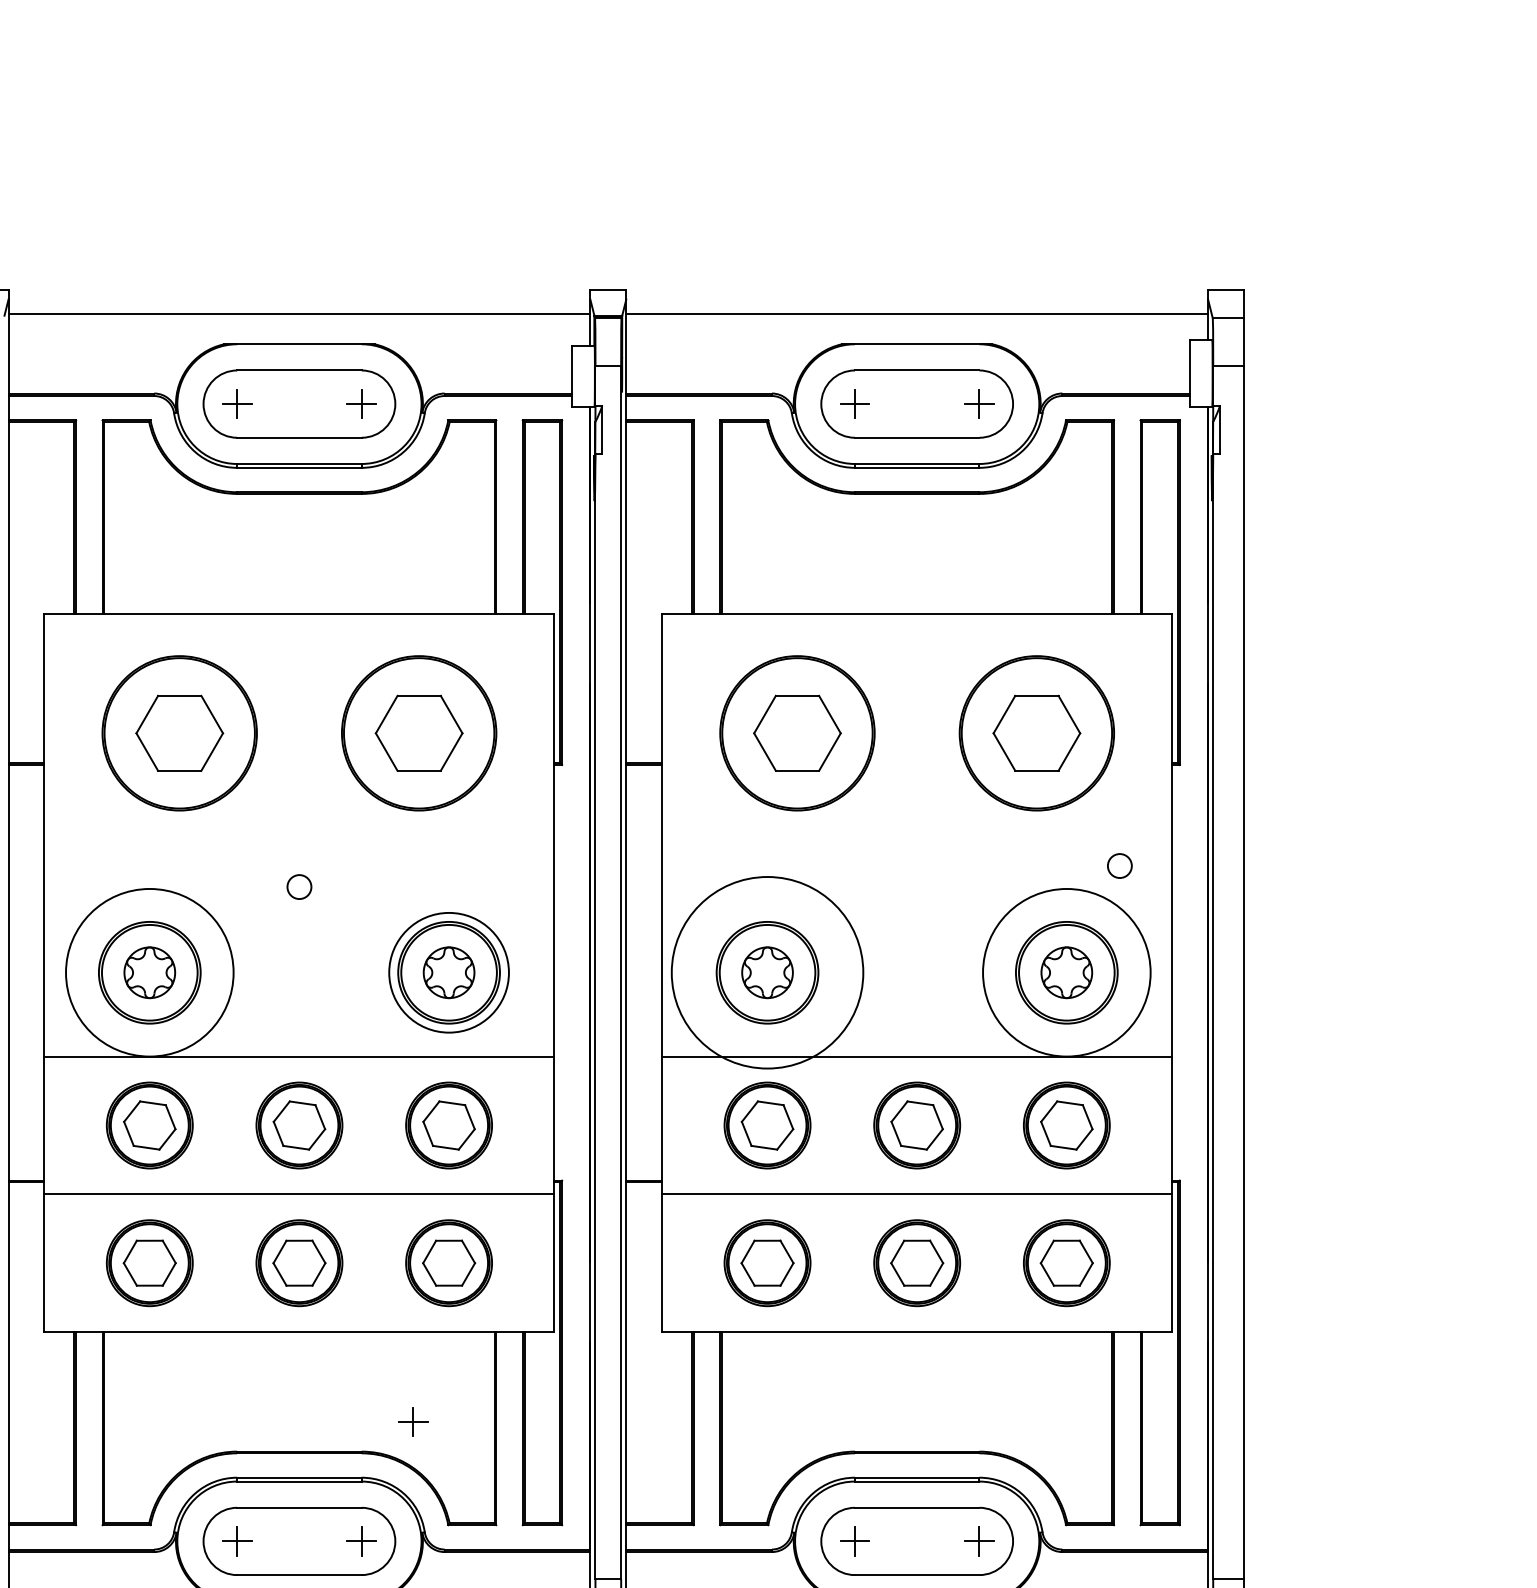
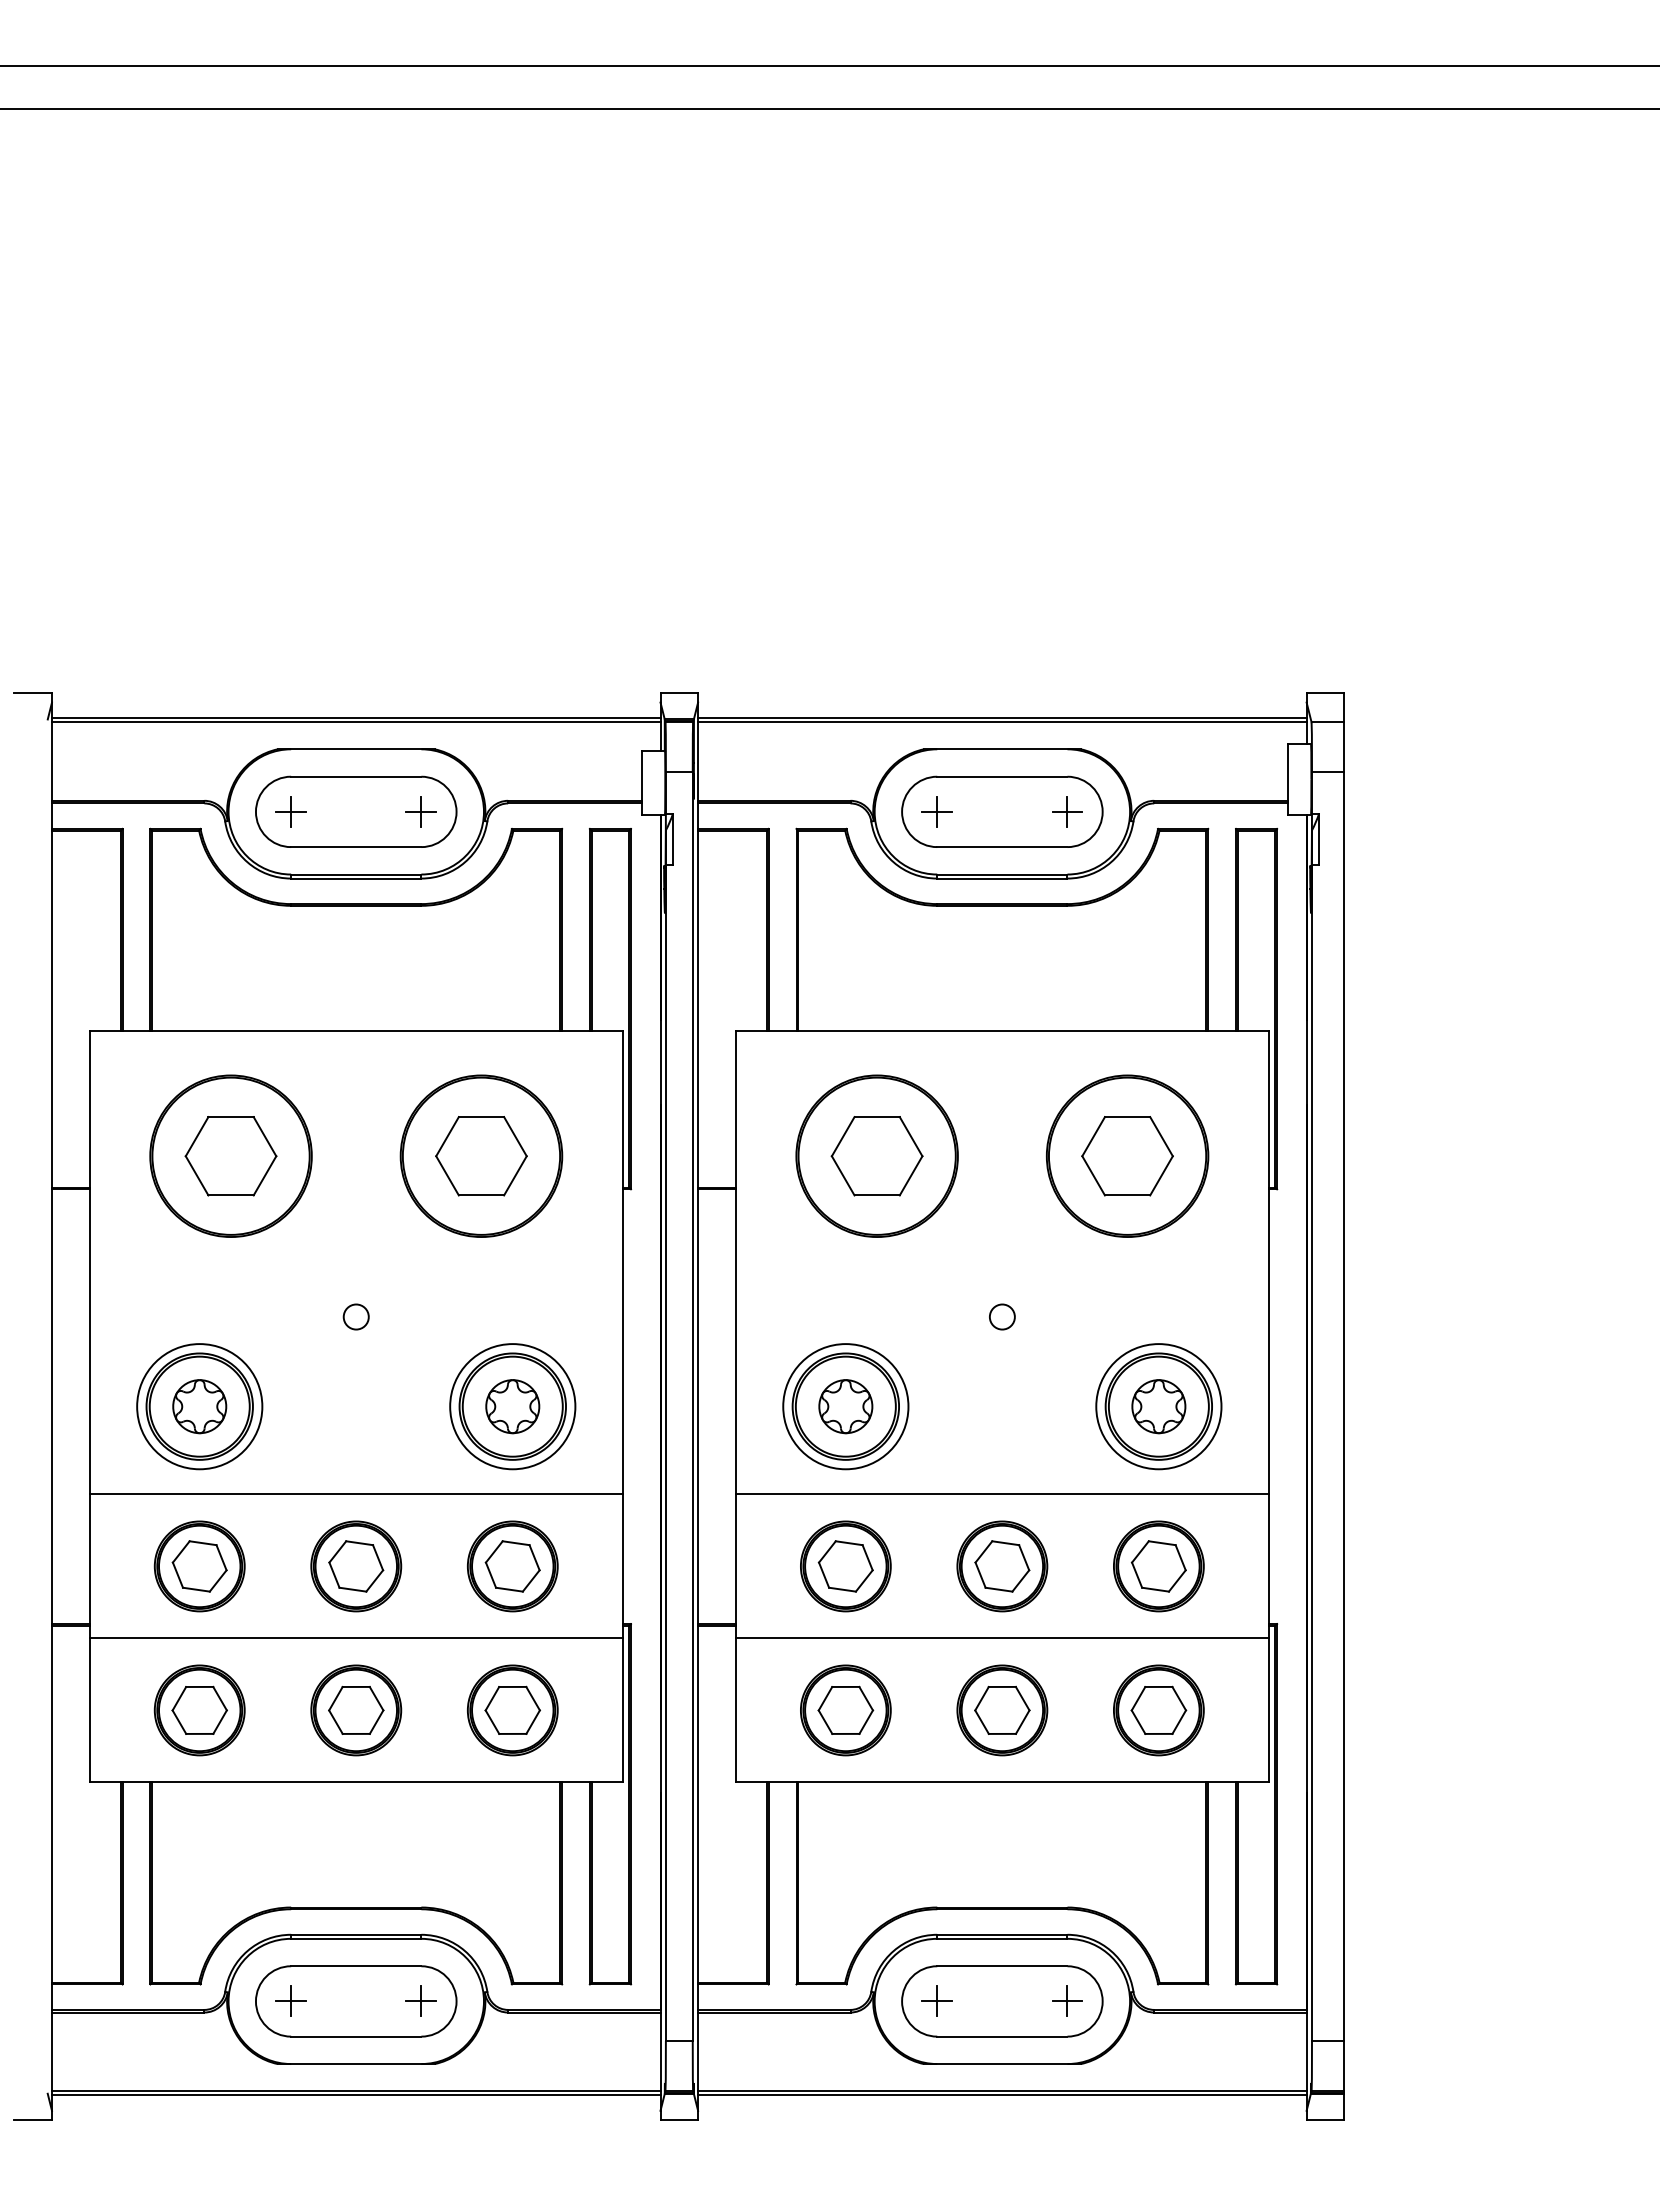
line: (299, 318) -> (356, 722), added
line: (917, 318) -> (1002, 722), added
circle: (1120, 865) -> (1002, 1316), moved
circle: (149, 972) -> (199, 1406), size x0.71
circle: (767, 972) -> (845, 1406), size x0.62
circle: (1066, 972) -> (1158, 1406), size x0.71
part: (412, 1421) -> (474, 1875), removed

